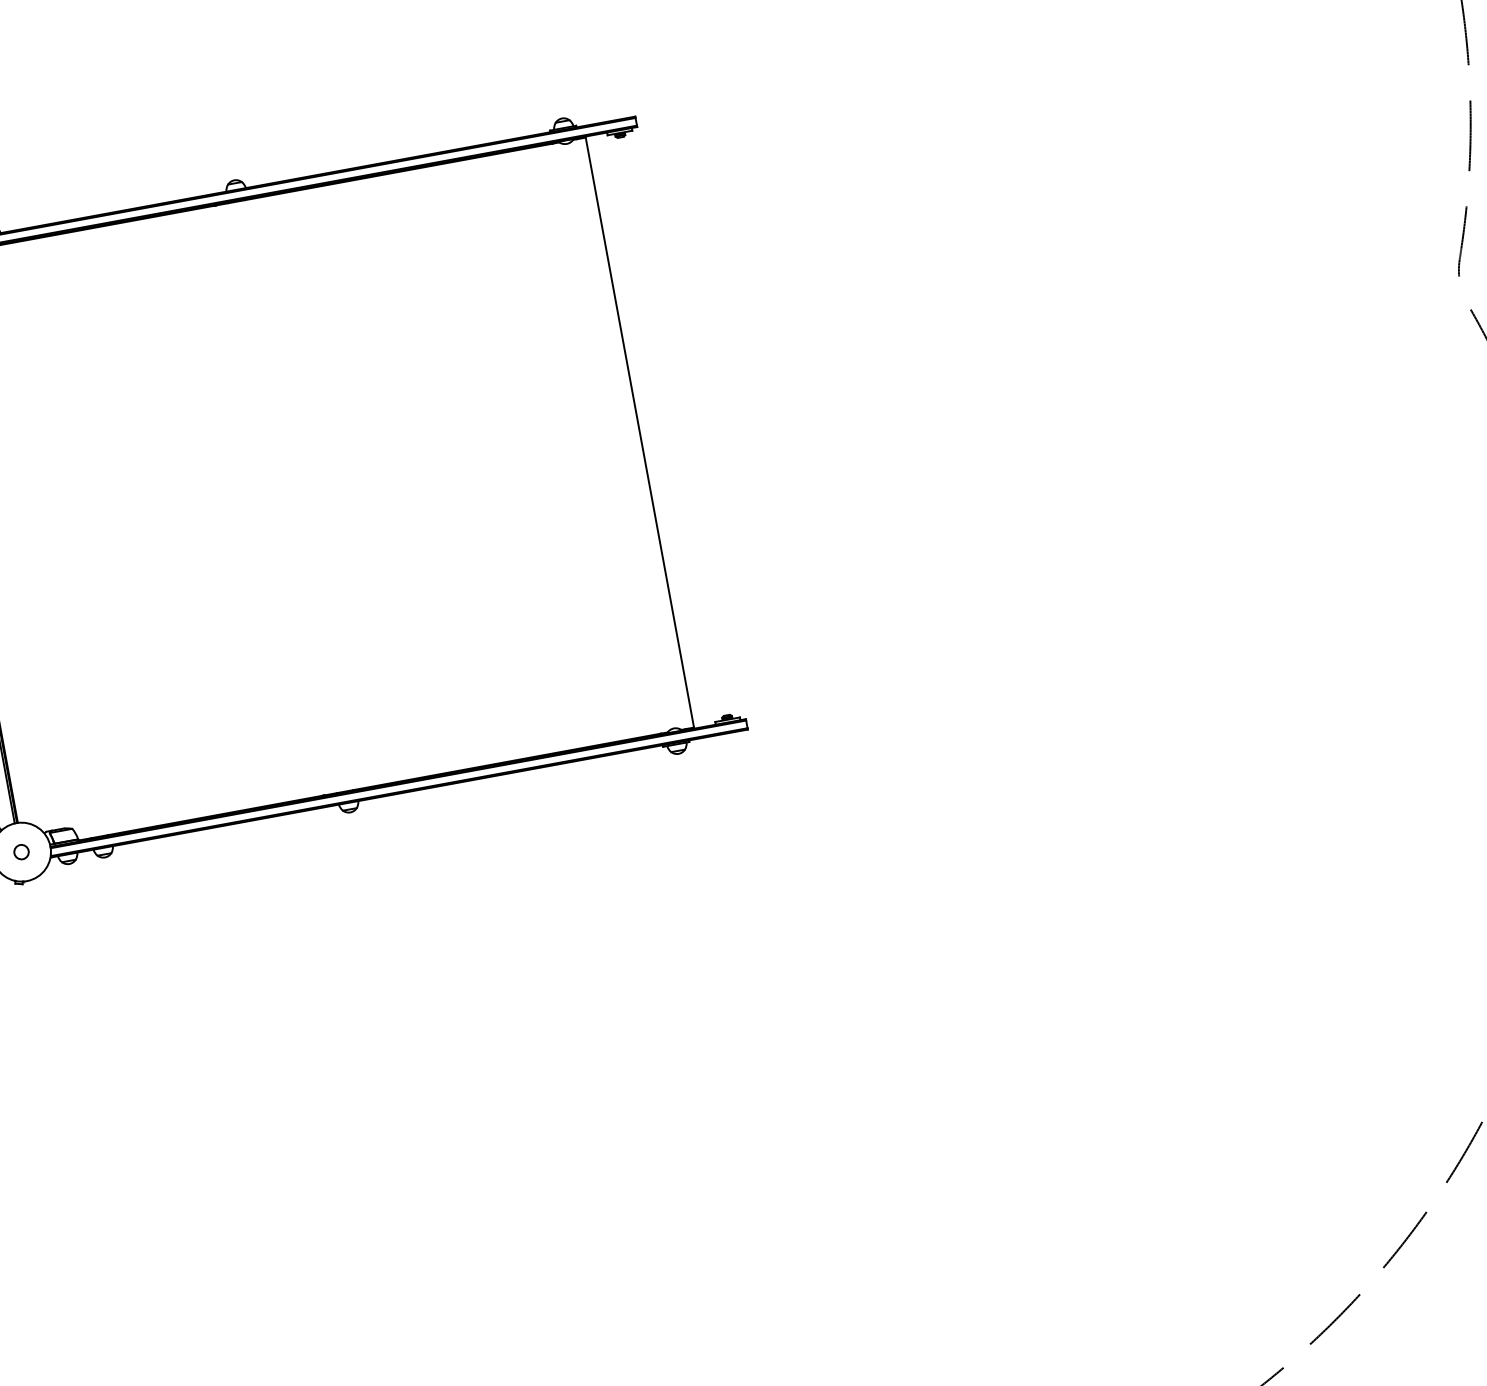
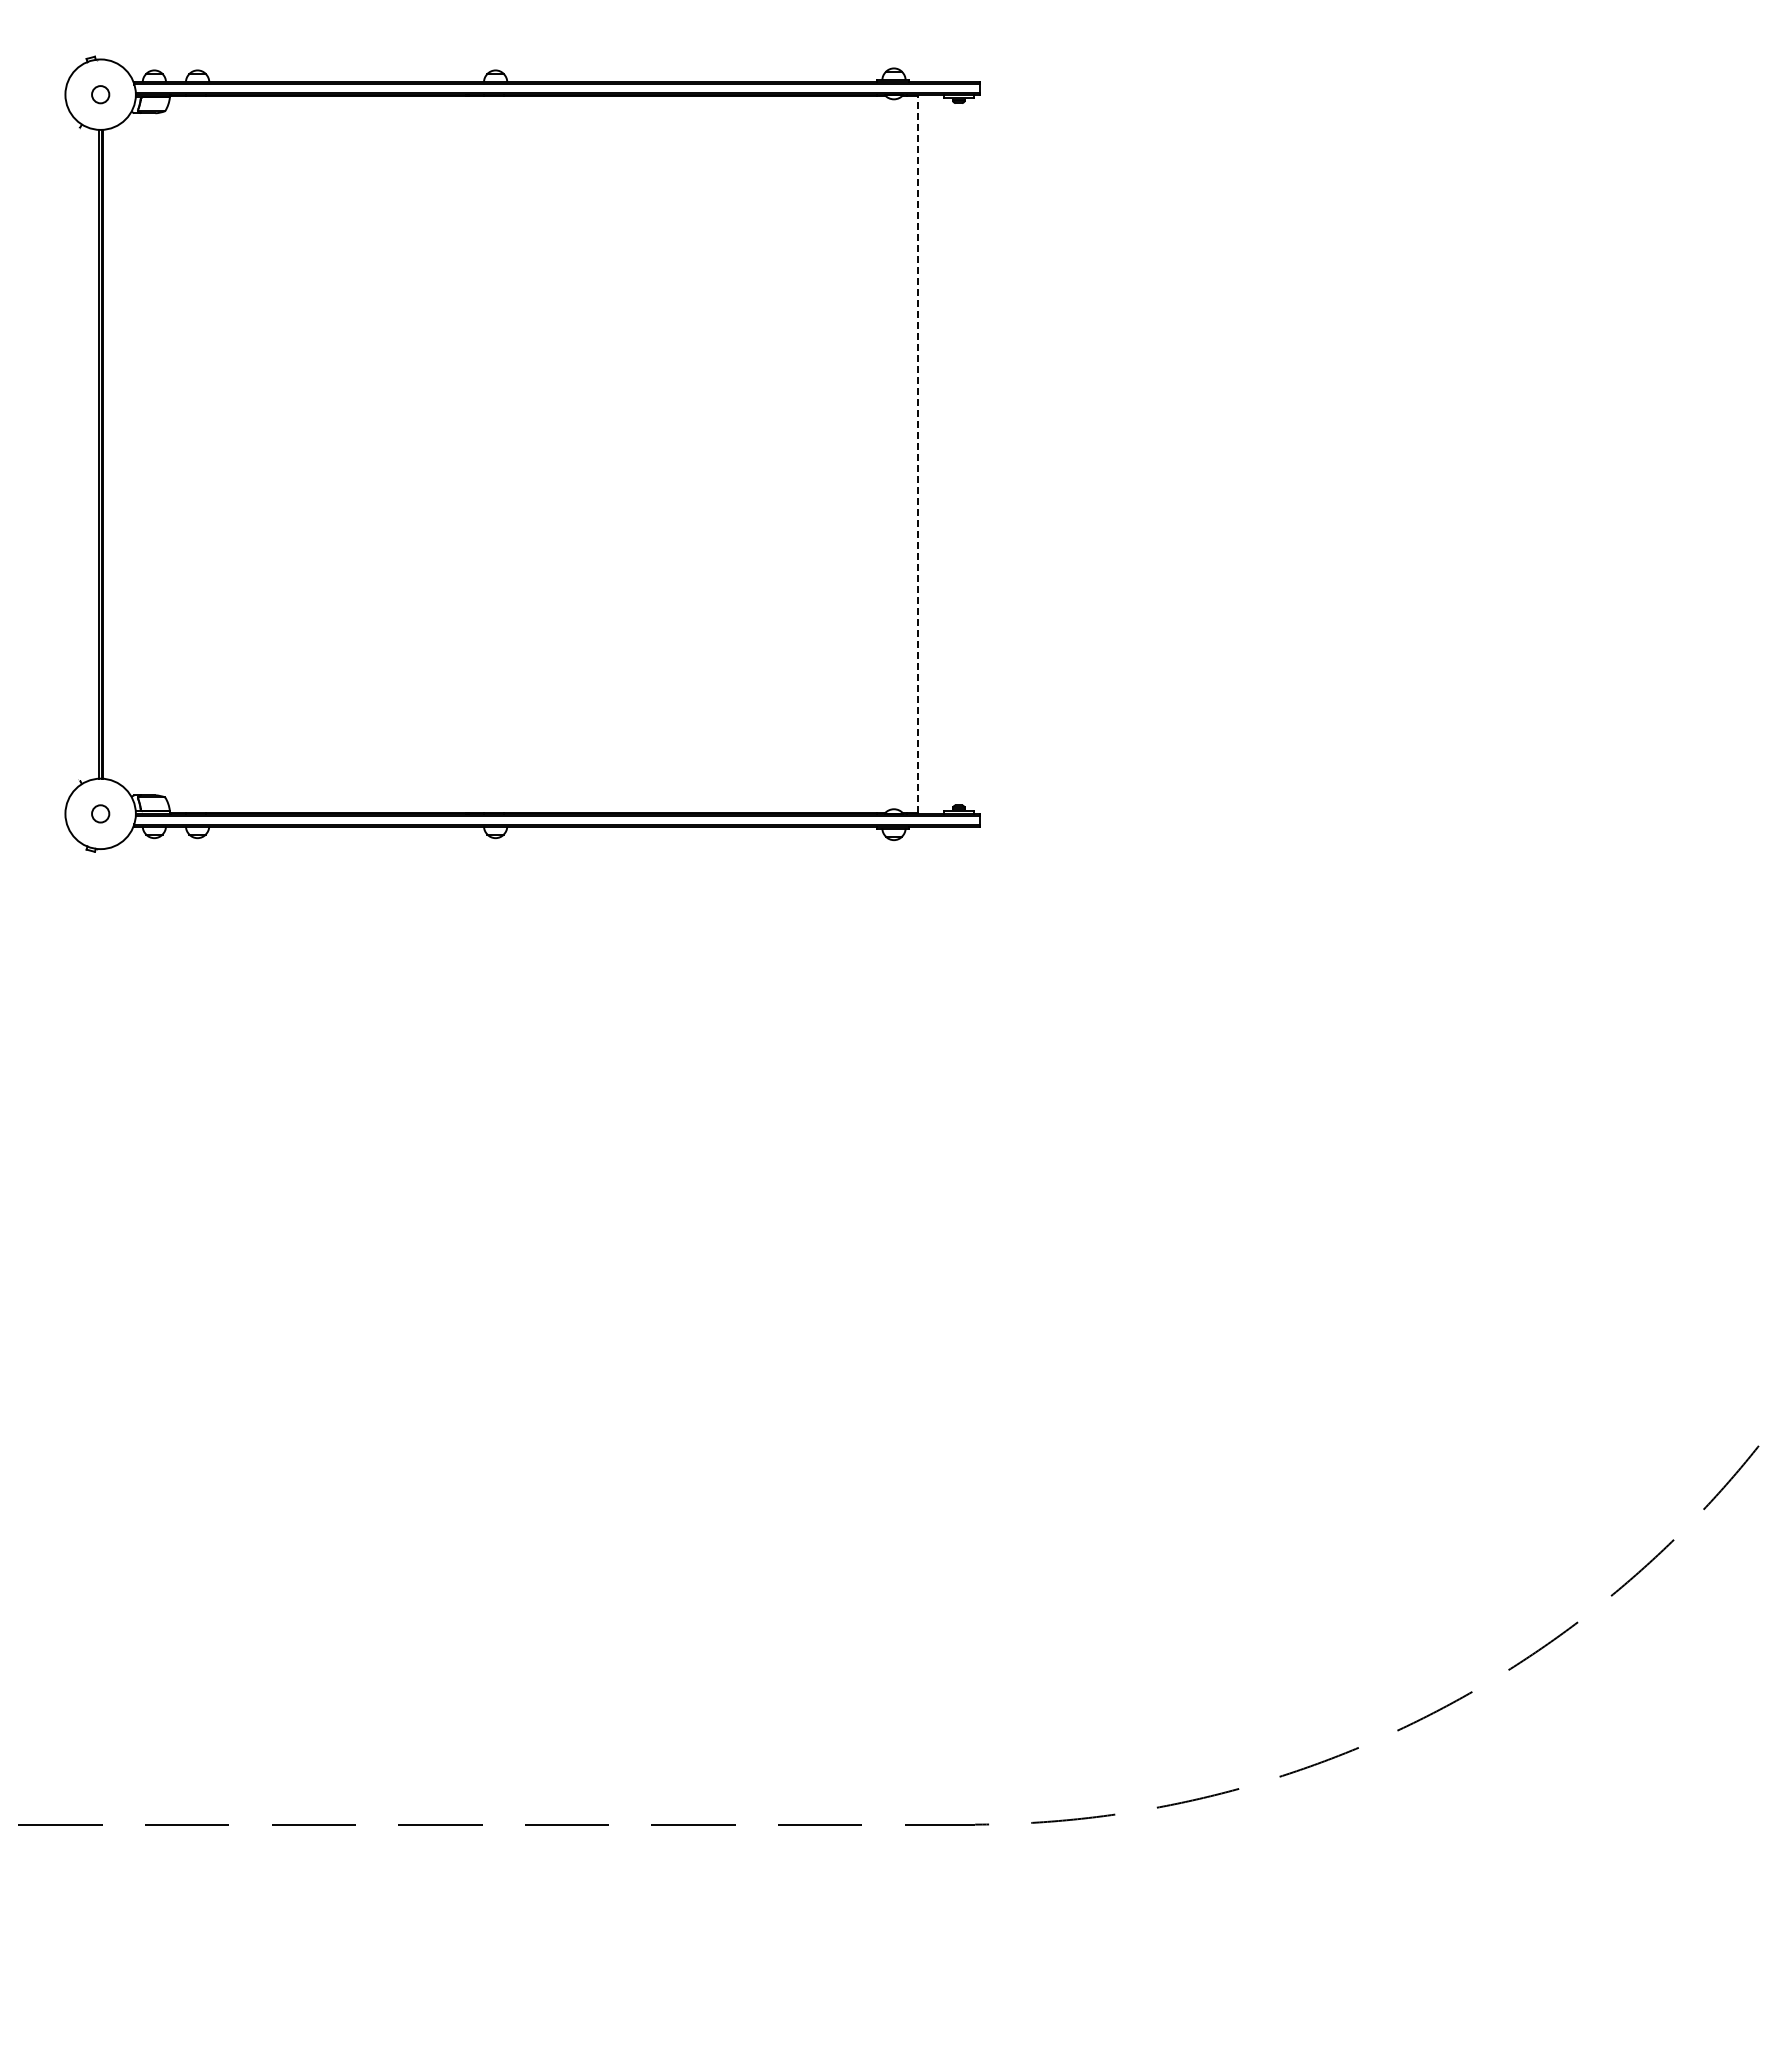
line: (639, 431) -> (917, 453), solid -> dashed

